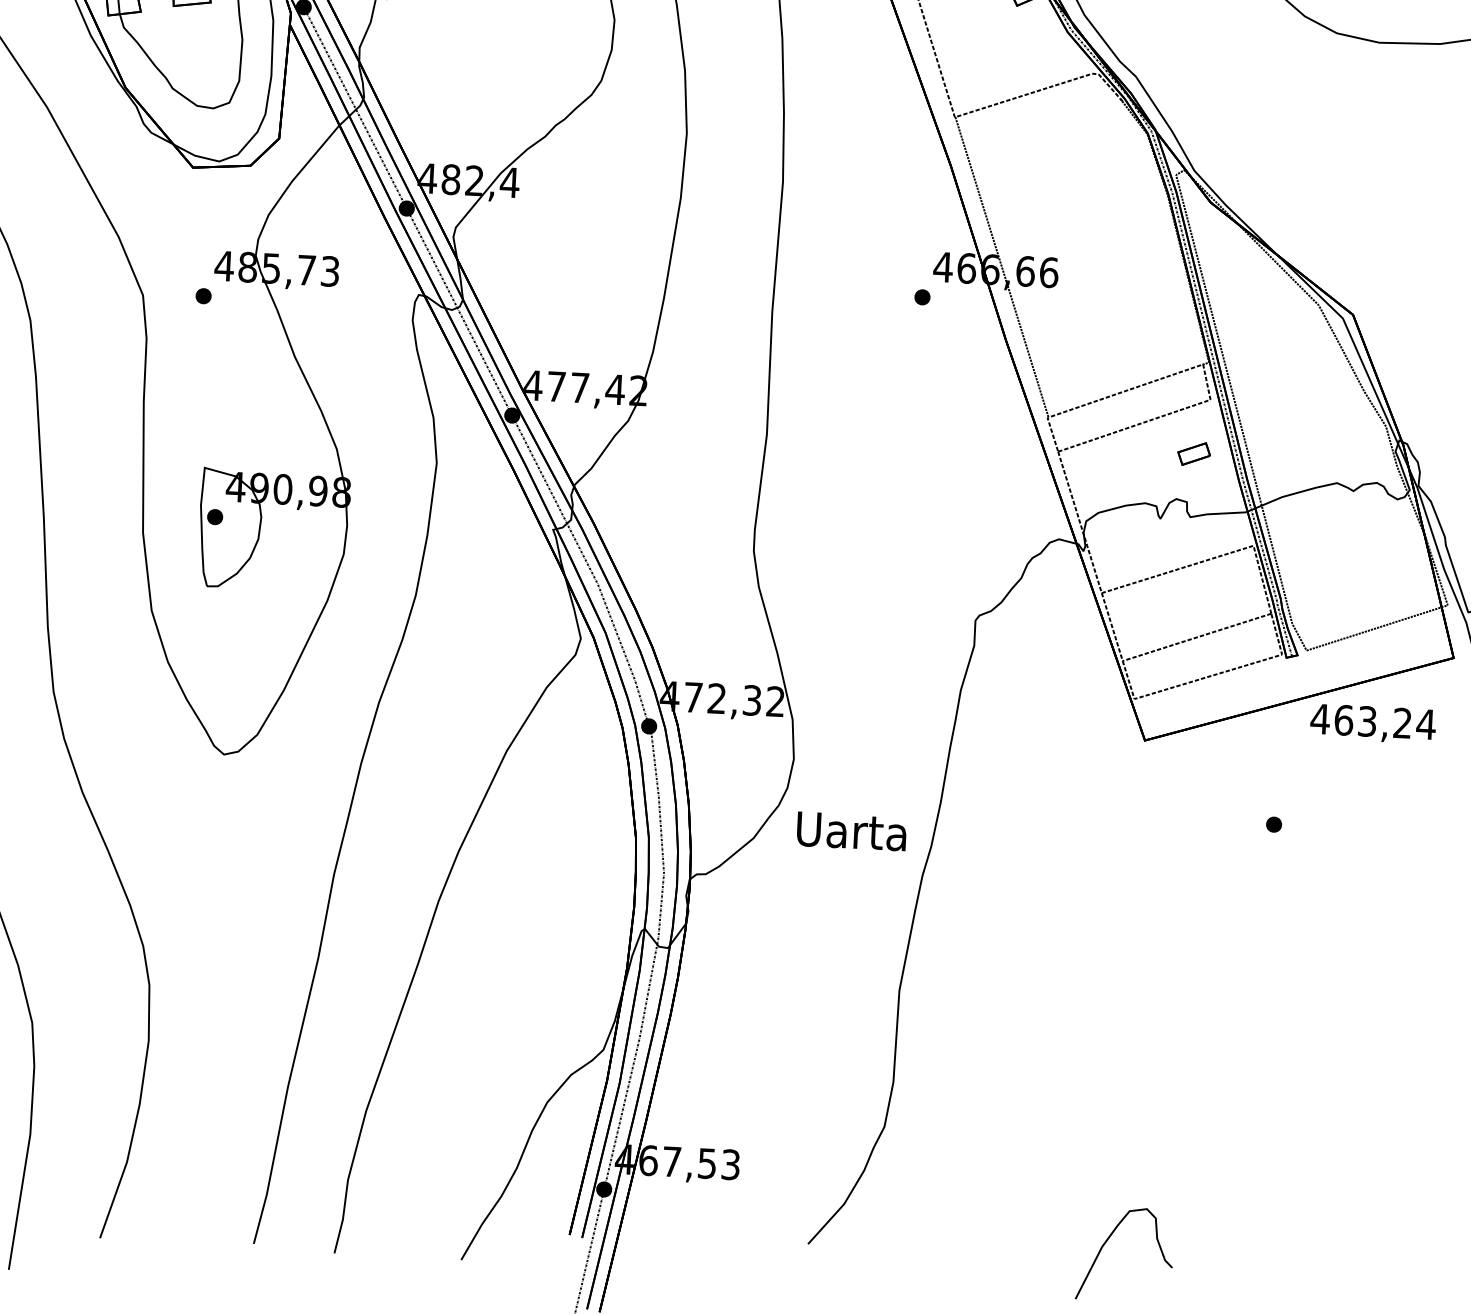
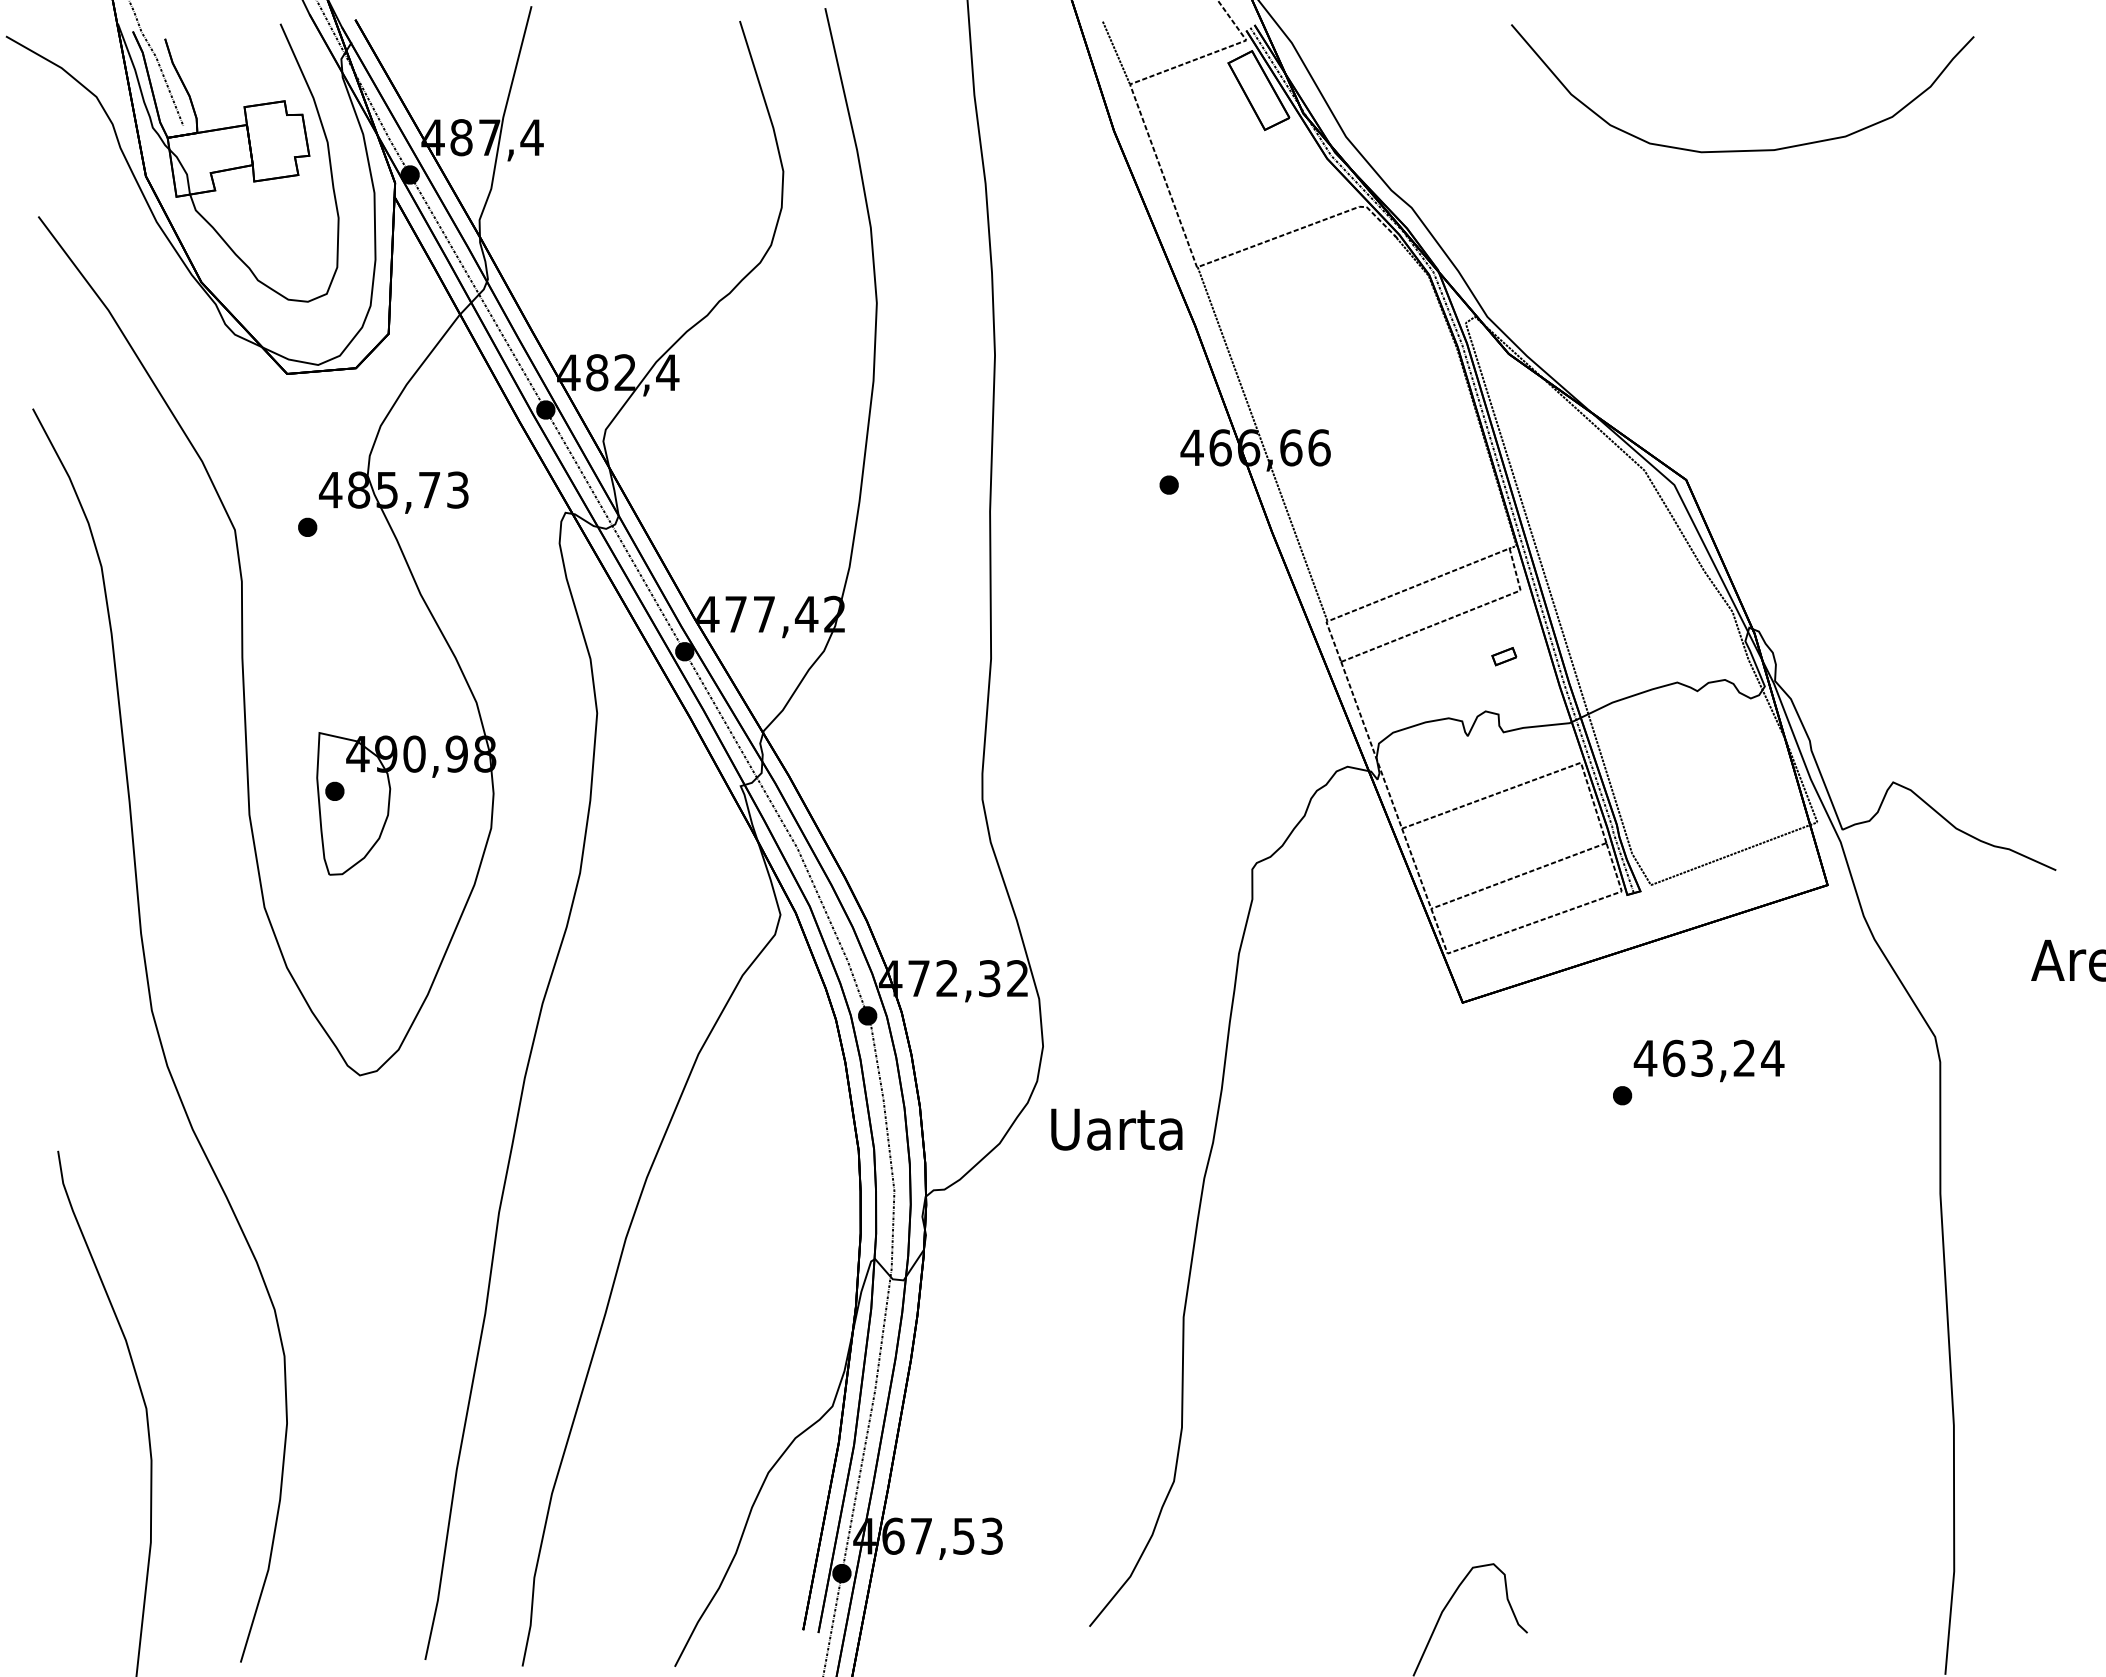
part: (1194, 454) -> (1504, 656), size x0.62
text: (1372, 723) -> (1708, 1060), moved

